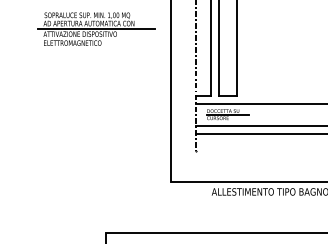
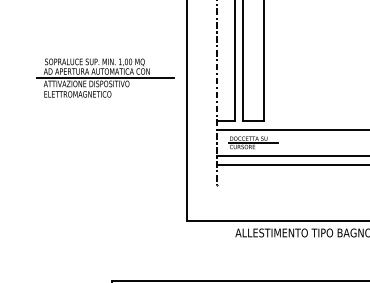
part: (96, 28) -> (105, 77), moved

